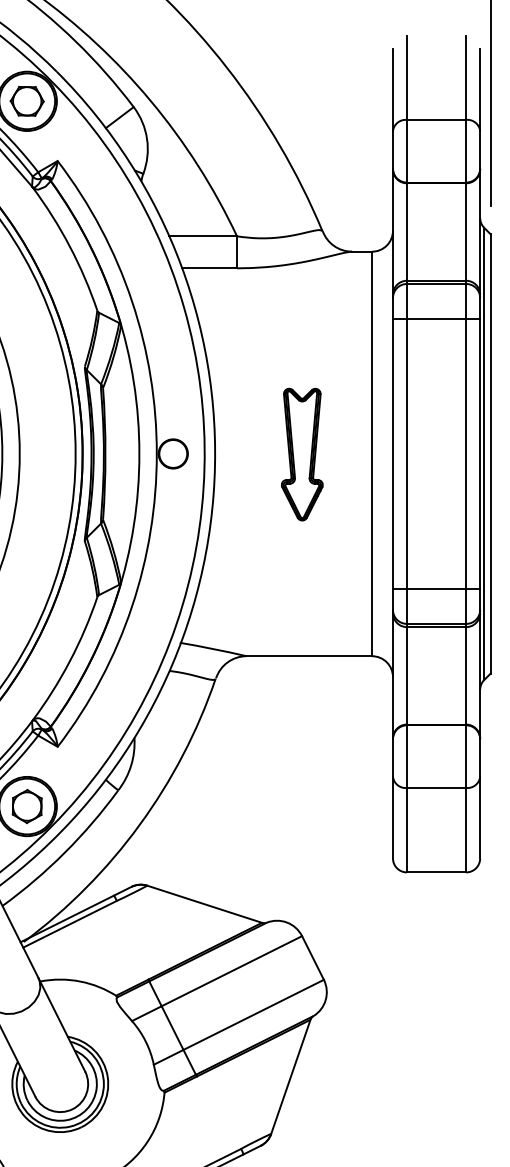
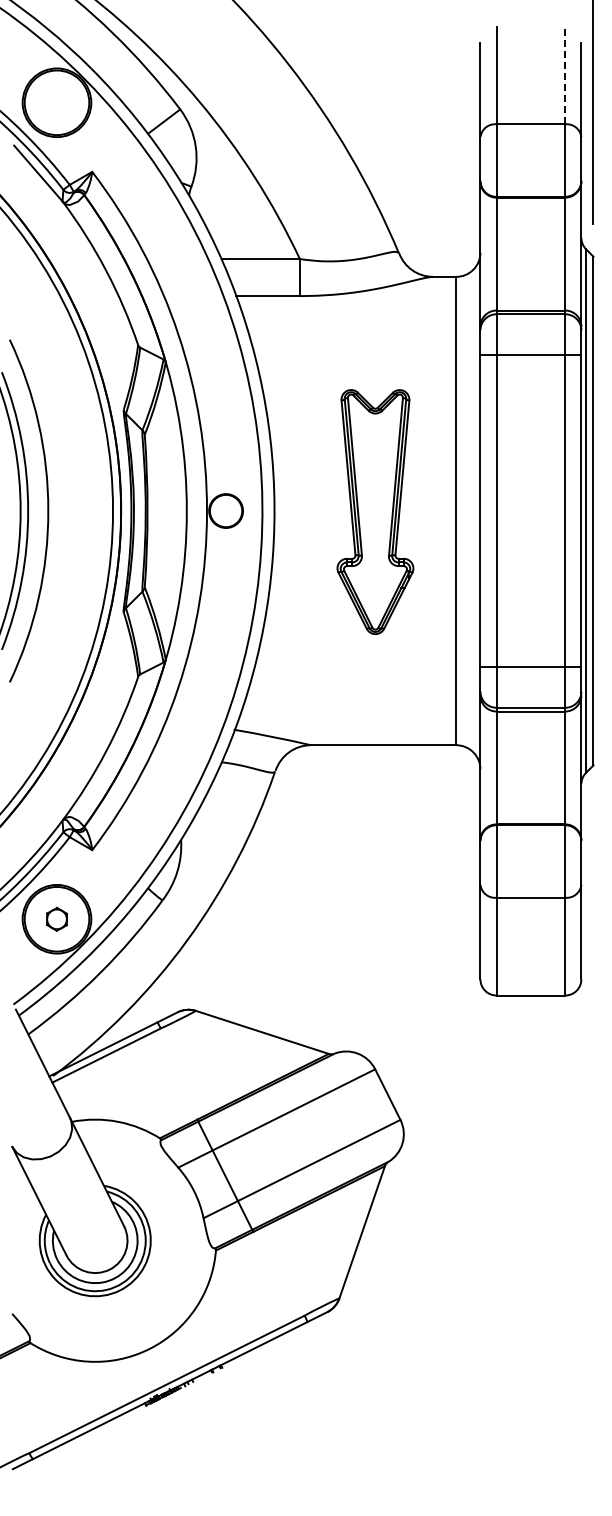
line: (466, 77) -> (565, 75), solid -> dashed
part: (26, 101) -> (56, 102), removed
part: (302, 454) -> (375, 511), size x1.6
part: (26, 806) -> (56, 919), size x0.6

